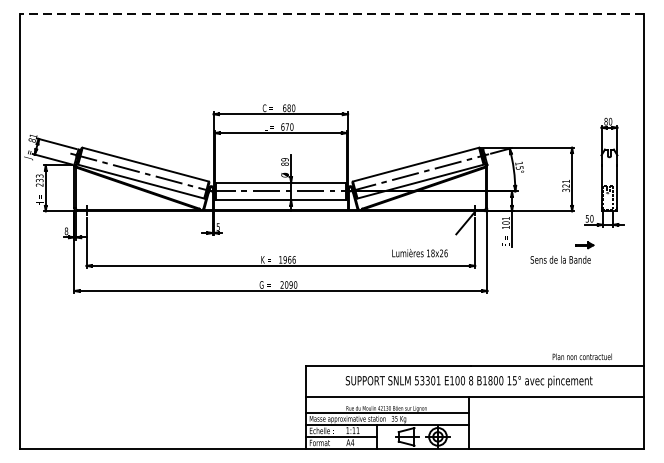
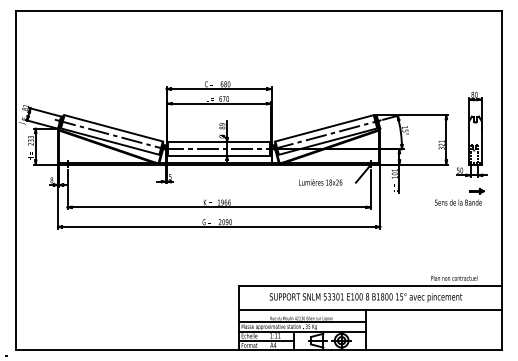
line: (331, 13) -> (258, 10), dashed -> solid
part: (562, 252) -> (459, 196), moved
text: (419, 253) -> (320, 182), moved

